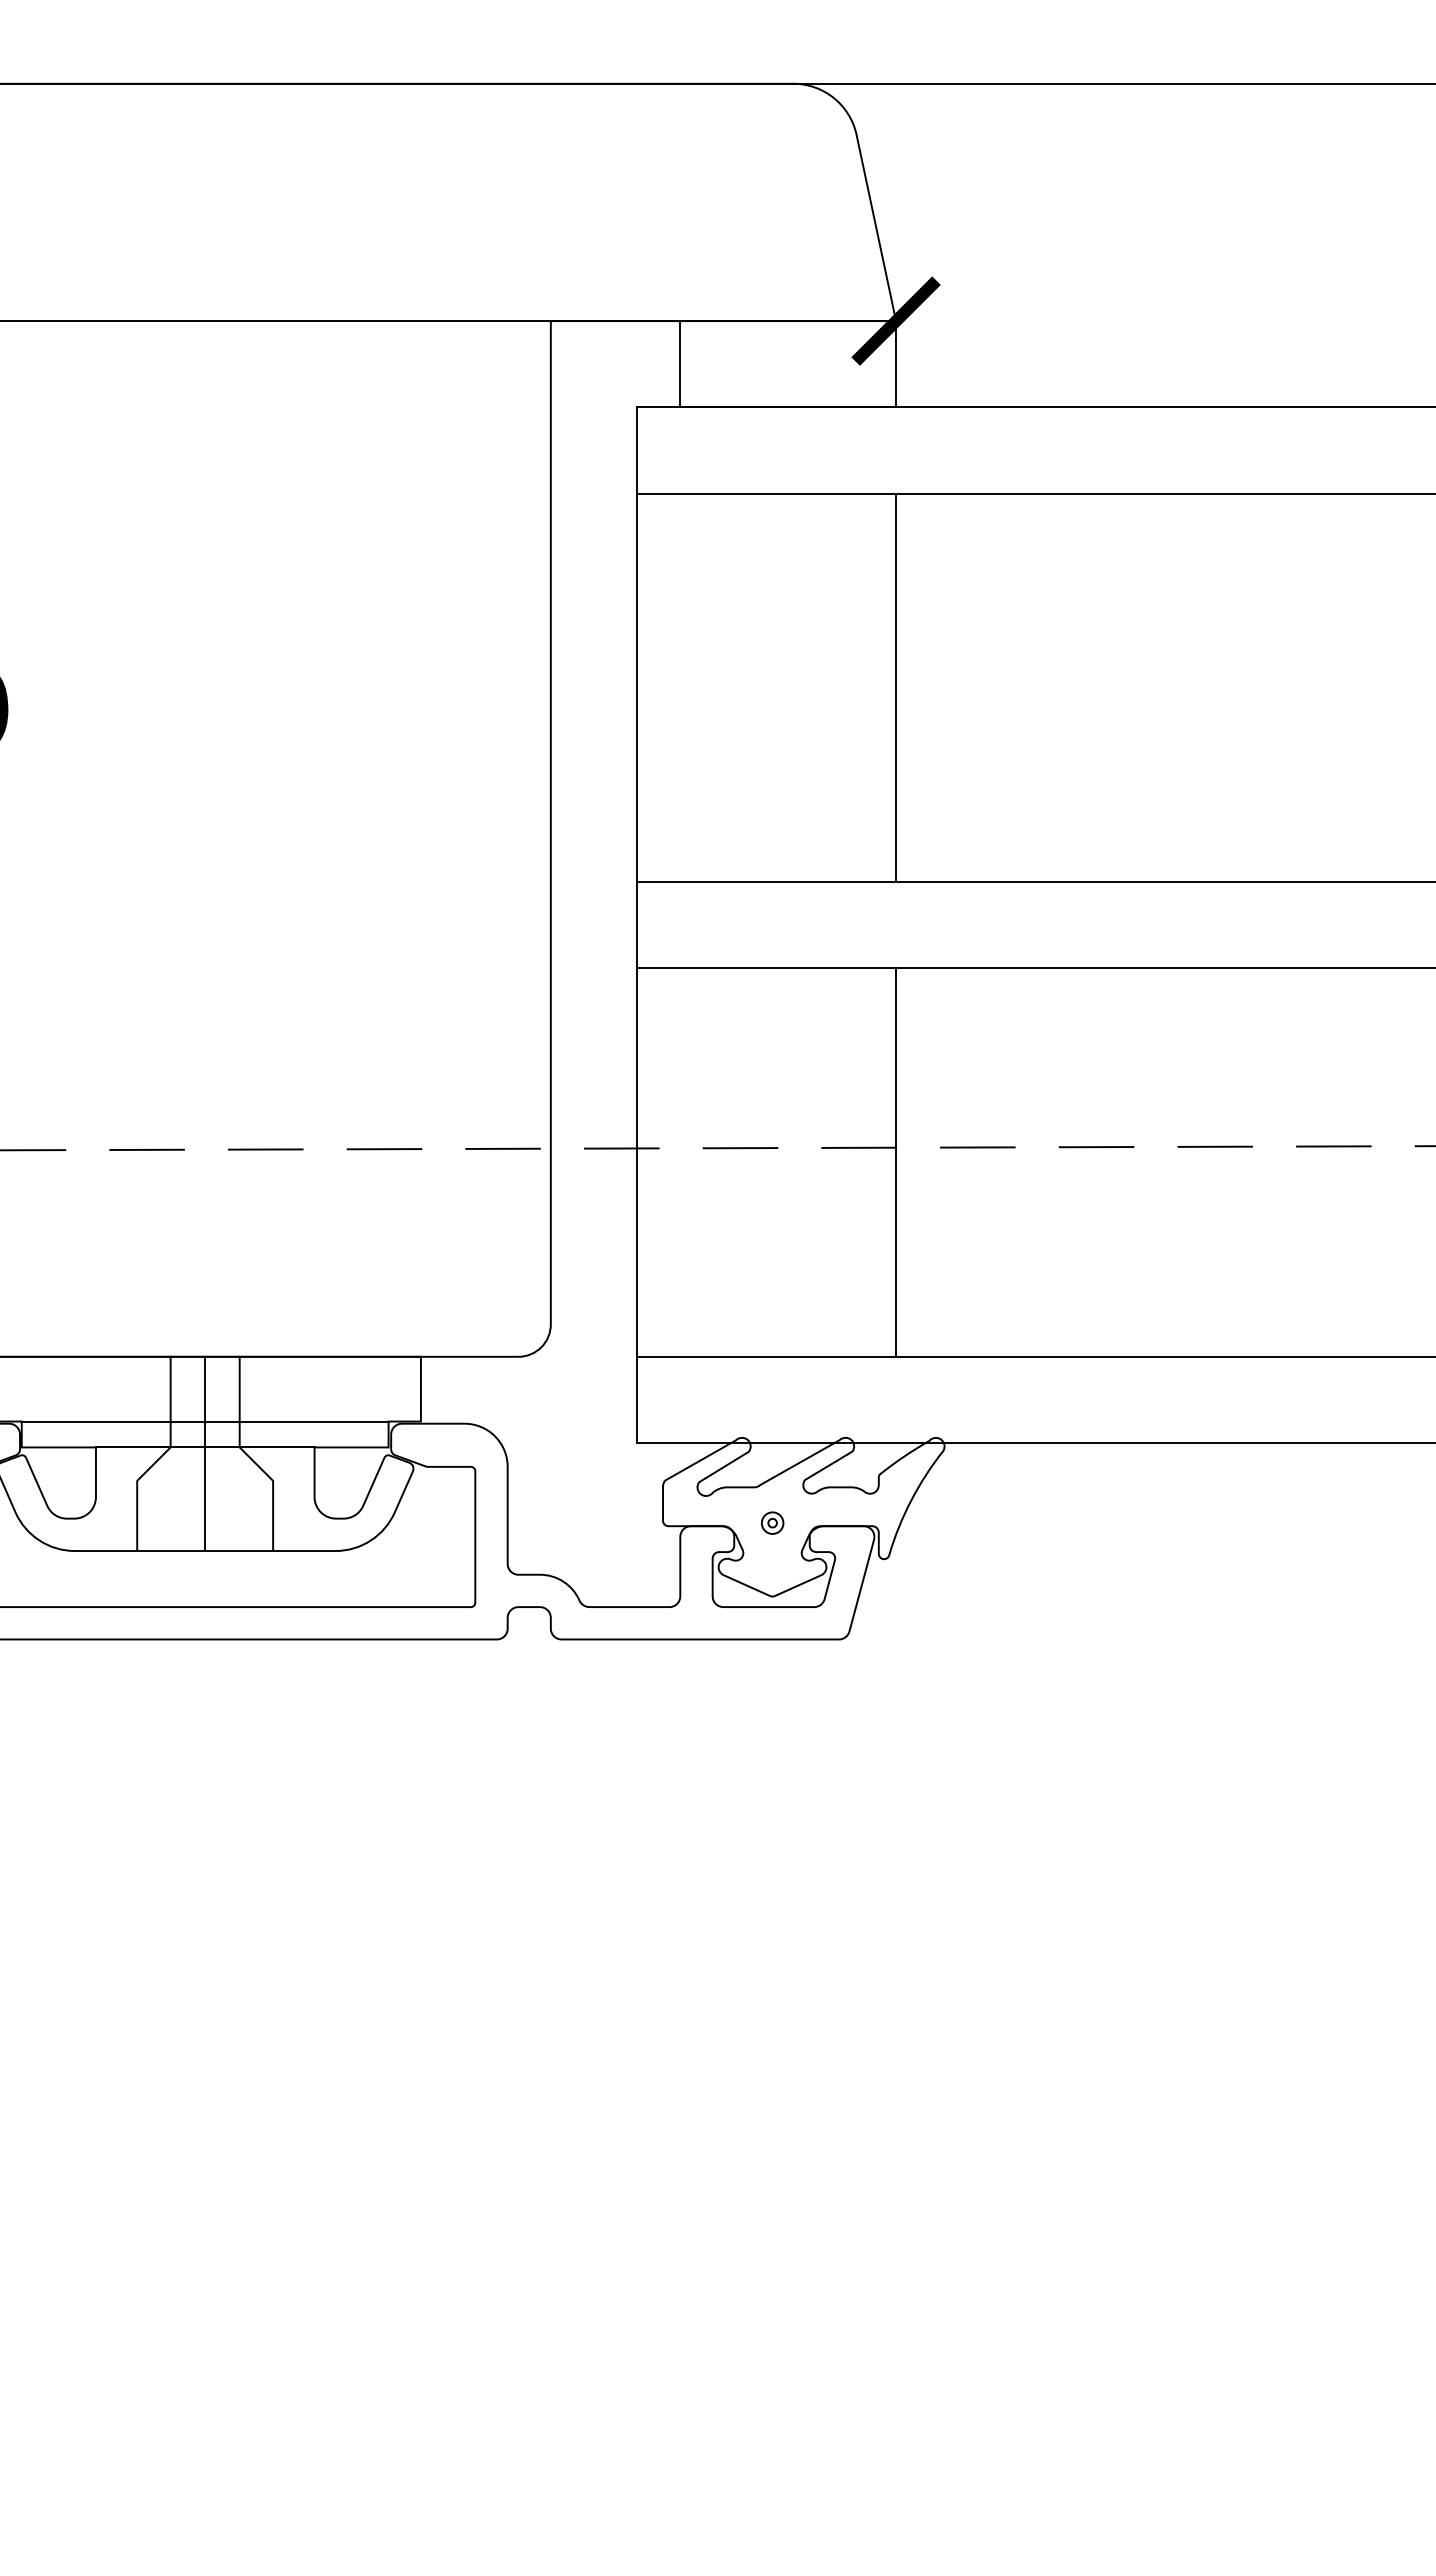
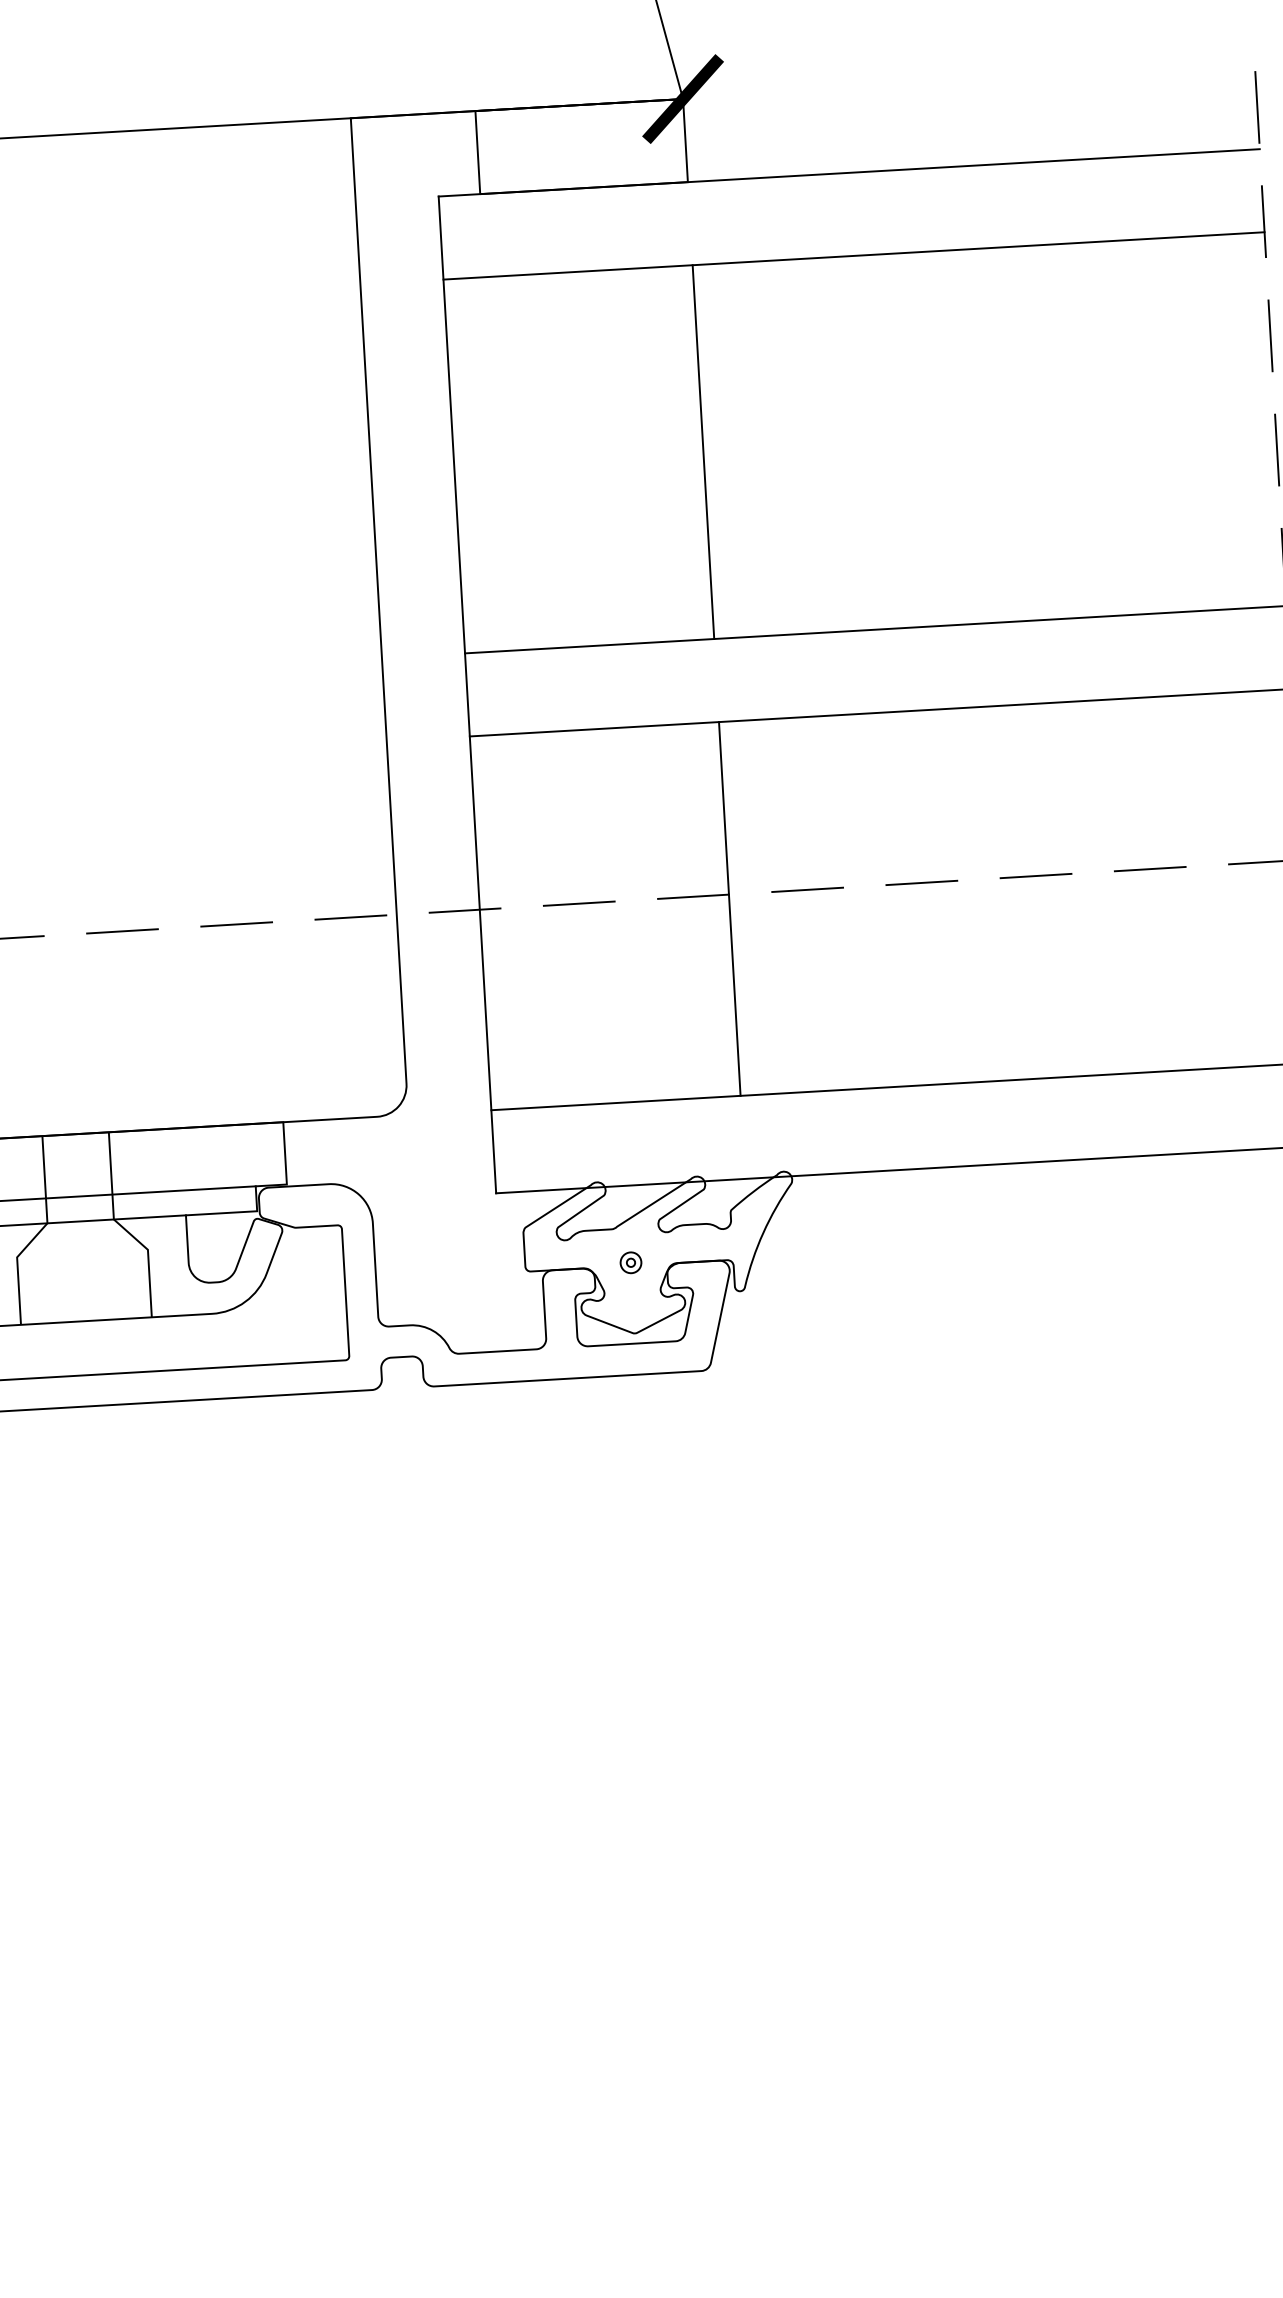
line: (205, 1453) -> (81, 1227), removed

